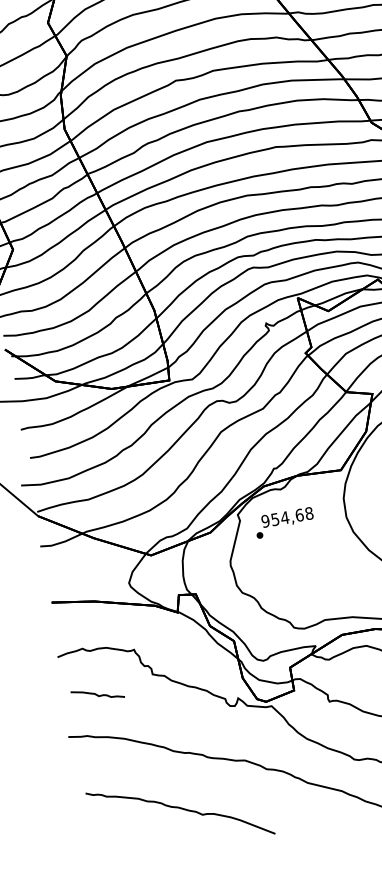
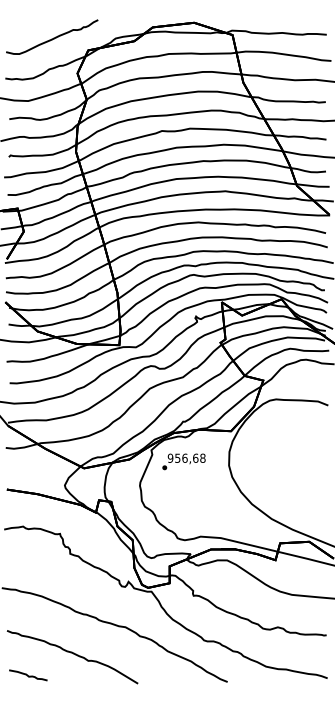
text: (284, 516) -> (184, 457), 954,68 -> 956,68
curve: (98, 694) -> (28, 675), moved

